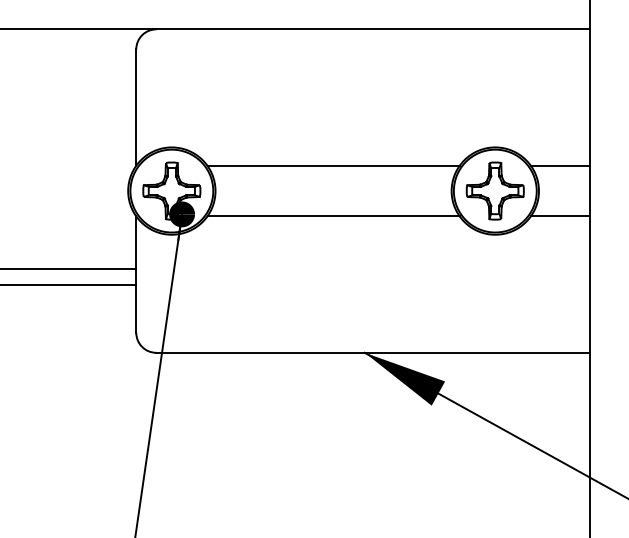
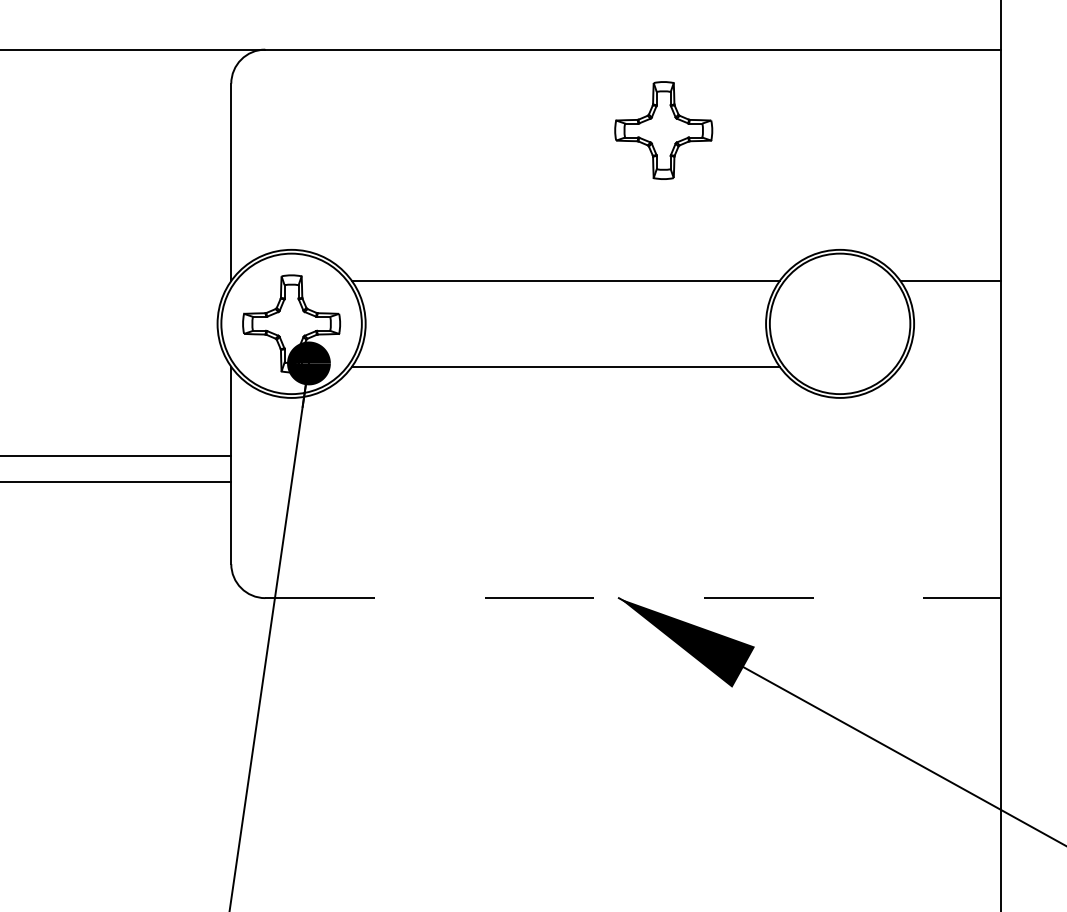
part: (494, 190) -> (662, 129), moved
line: (560, 216) -> (950, 366), removed
line: (373, 352) -> (633, 597), solid -> dashed

